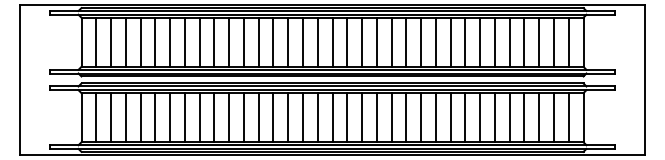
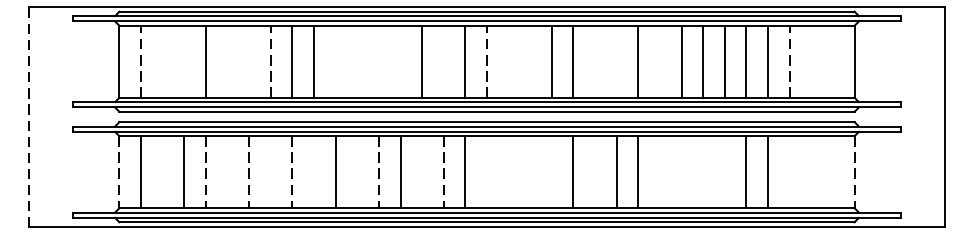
line: (111, 41) -> (163, 60), removed
line: (125, 41) -> (183, 60), removed
line: (155, 41) -> (227, 60), removed
line: (170, 41) -> (249, 60), removed
line: (229, 41) -> (336, 60), removed
line: (243, 41) -> (356, 60), removed
line: (258, 41) -> (378, 60), removed
line: (273, 41) -> (400, 60), removed
line: (302, 41) -> (443, 60), removed
line: (347, 41) -> (508, 60), removed
line: (362, 41) -> (530, 60), removed
line: (406, 41) -> (595, 60), removed
line: (421, 41) -> (617, 60), removed
line: (450, 41) -> (659, 60), removed
line: (554, 41) -> (812, 60), removed
line: (568, 41) -> (832, 60), removed
line: (96, 42) -> (141, 62), solid -> dashed
line: (184, 42) -> (270, 62), solid -> dashed
line: (332, 42) -> (487, 62), solid -> dashed
line: (539, 42) -> (790, 62), solid -> dashed
line: (19, 79) -> (28, 116), solid -> dashed
line: (81, 117) -> (119, 171), solid -> dashed
line: (111, 117) -> (163, 171), removed
line: (140, 117) -> (205, 171), solid -> dashed
line: (155, 117) -> (227, 171), removed
line: (170, 117) -> (249, 171), solid -> dashed
line: (184, 117) -> (270, 171), removed
line: (199, 117) -> (292, 171), solid -> dashed
line: (214, 117) -> (314, 171), removed
line: (243, 117) -> (356, 171), removed
line: (258, 117) -> (378, 171), solid -> dashed
line: (288, 117) -> (422, 171), removed
line: (302, 117) -> (443, 171), solid -> dashed
line: (332, 117) -> (487, 171), removed
line: (347, 117) -> (508, 171), removed
line: (362, 117) -> (530, 171), removed
line: (376, 117) -> (551, 171), removed
line: (406, 117) -> (595, 171), removed
line: (450, 117) -> (659, 171), removed
line: (465, 117) -> (681, 171), removed
line: (480, 117) -> (703, 171), removed
line: (494, 117) -> (724, 171), removed
line: (539, 117) -> (790, 171), removed
line: (554, 117) -> (812, 171), removed
line: (568, 117) -> (832, 171), removed
line: (583, 117) -> (854, 171), solid -> dashed

